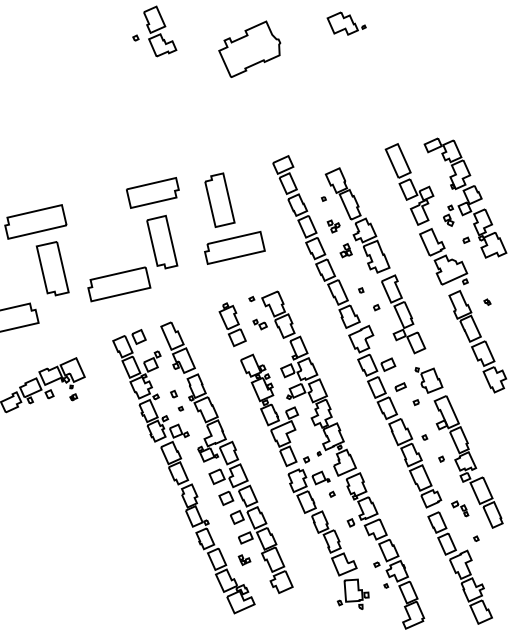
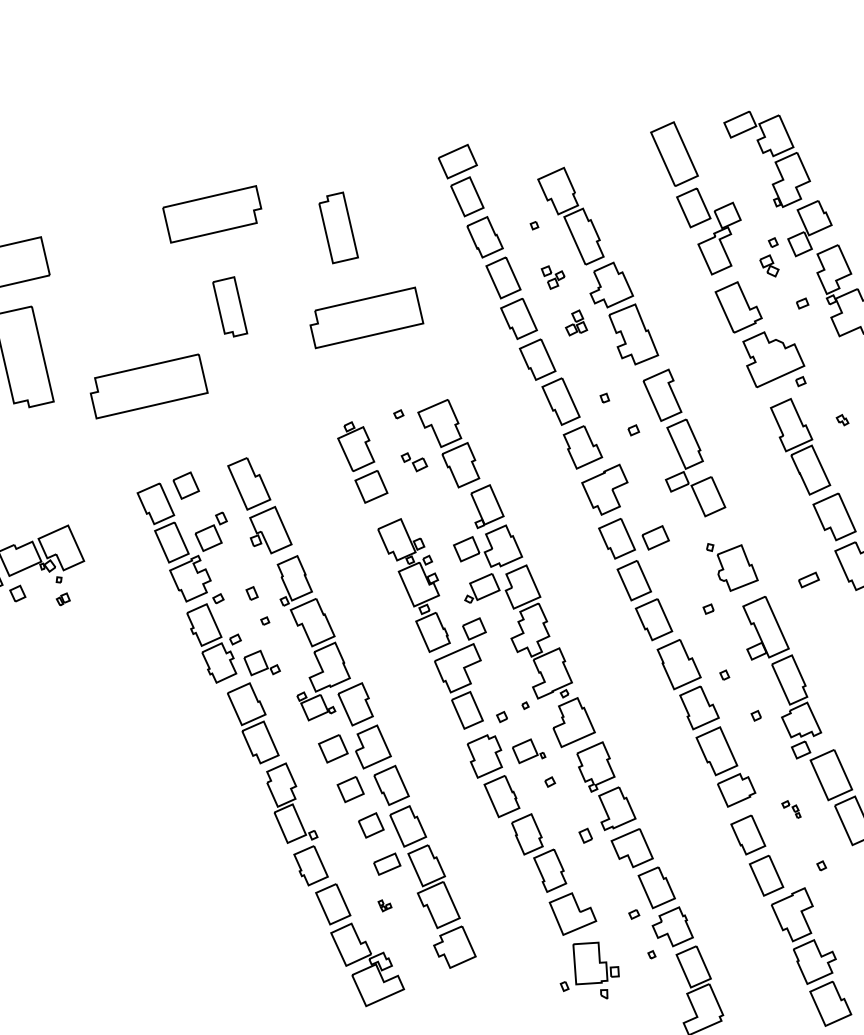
part: (219, 199) -> (337, 226), size x0.7
part: (162, 241) -> (230, 305), size x0.6
part: (400, 386) -> (808, 578), moved
part: (460, 508) -> (791, 808), size x0.6
part: (244, 559) -> (384, 904), size x0.6

